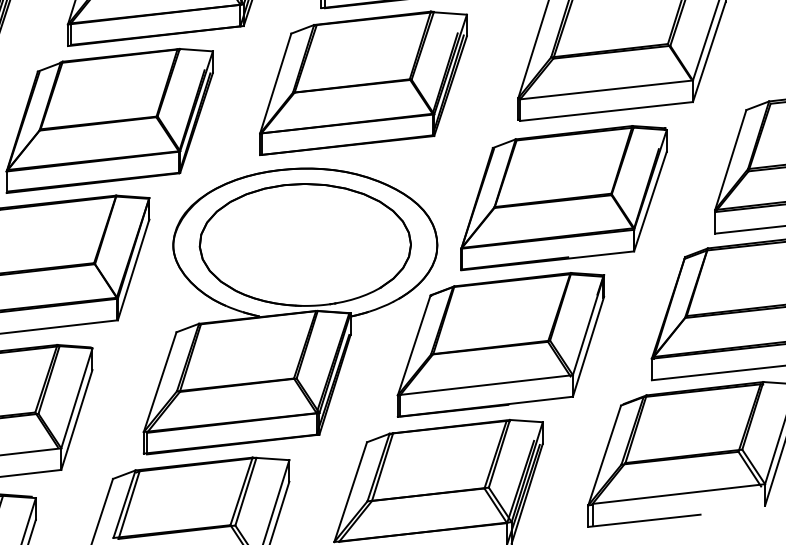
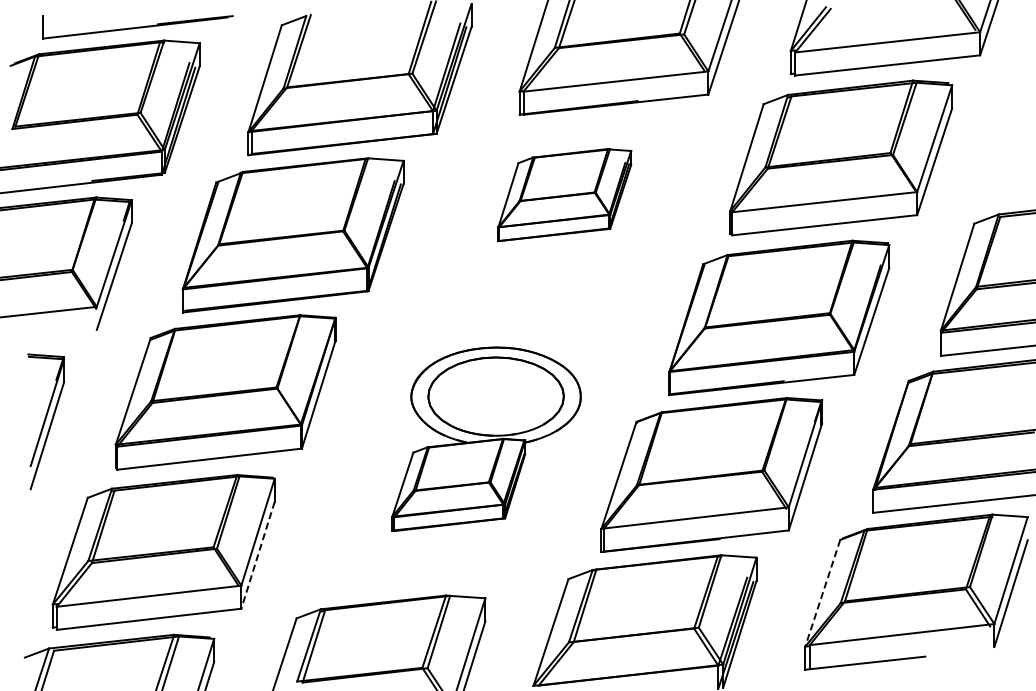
part: (363, 82) -> (564, 194), size x0.6
part: (290, 311) -> (486, 439), size x0.6
line: (77, 420) -> (258, 555), solid -> dashed
line: (604, 455) -> (822, 593), solid -> dashed

